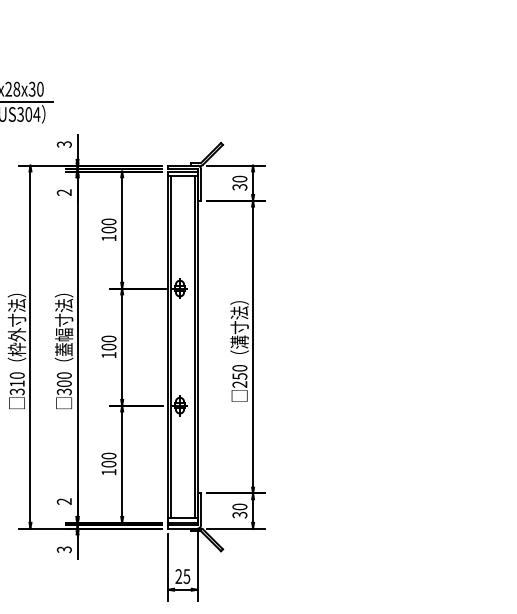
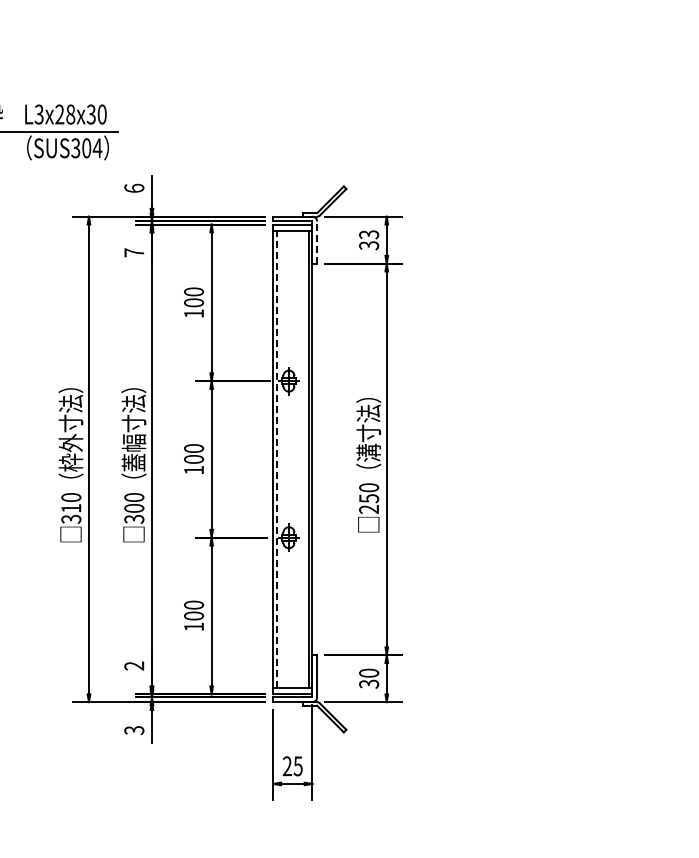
text: (64, 144) -> (134, 188), 3 -> 6
text: (239, 178) -> (368, 234), 30 -> 33
line: (201, 184) -> (317, 242), solid -> dashed
text: (64, 192) -> (134, 252), 2 -> 7
line: (171, 347) -> (277, 459), solid -> dashed

